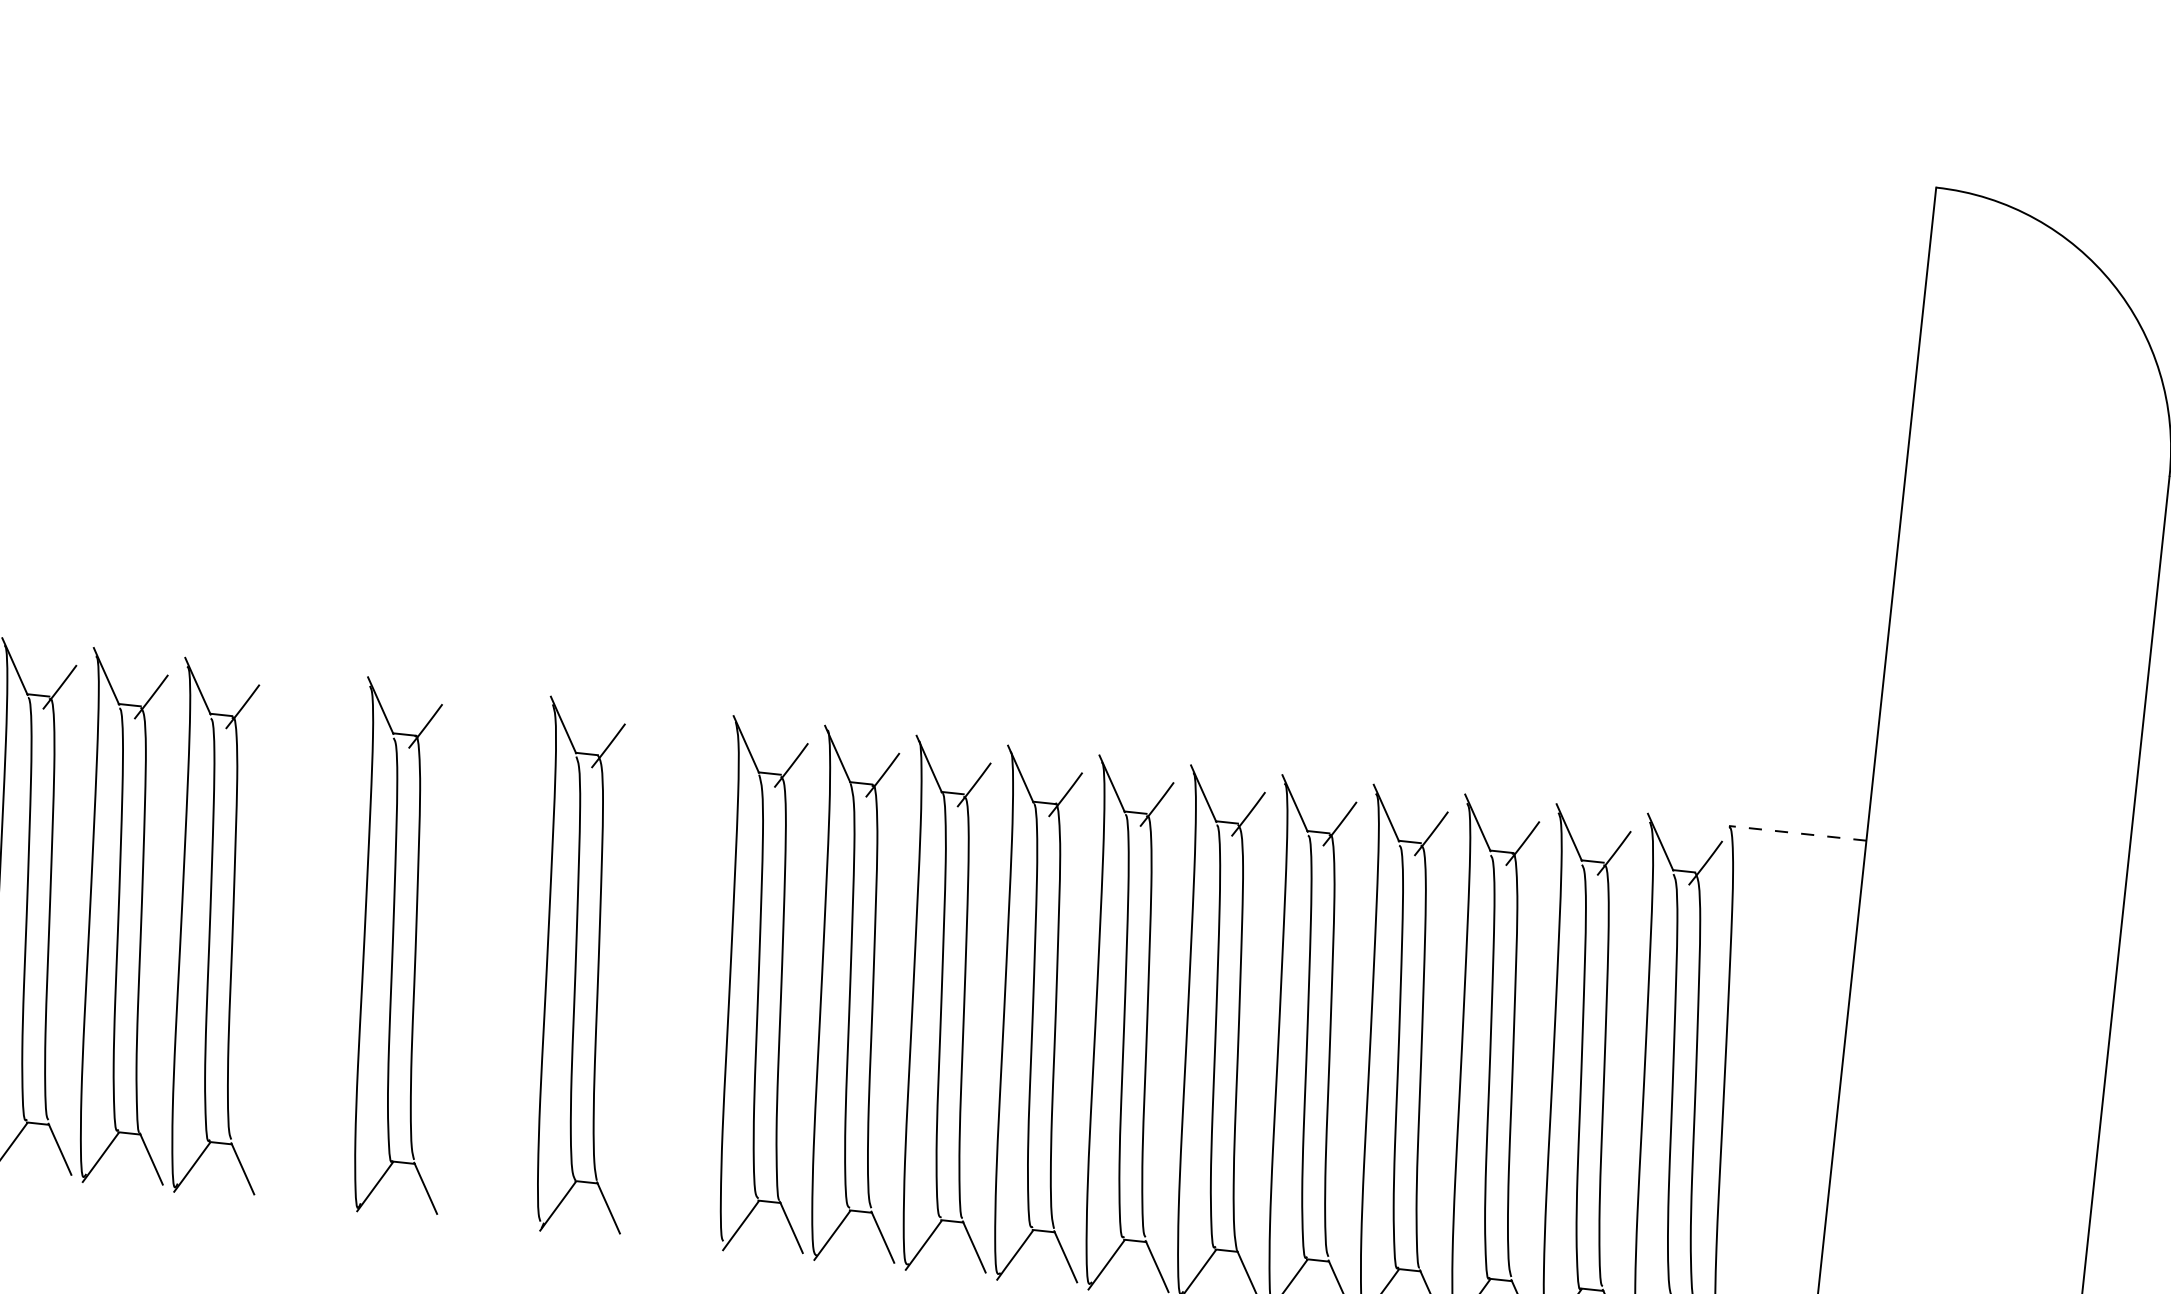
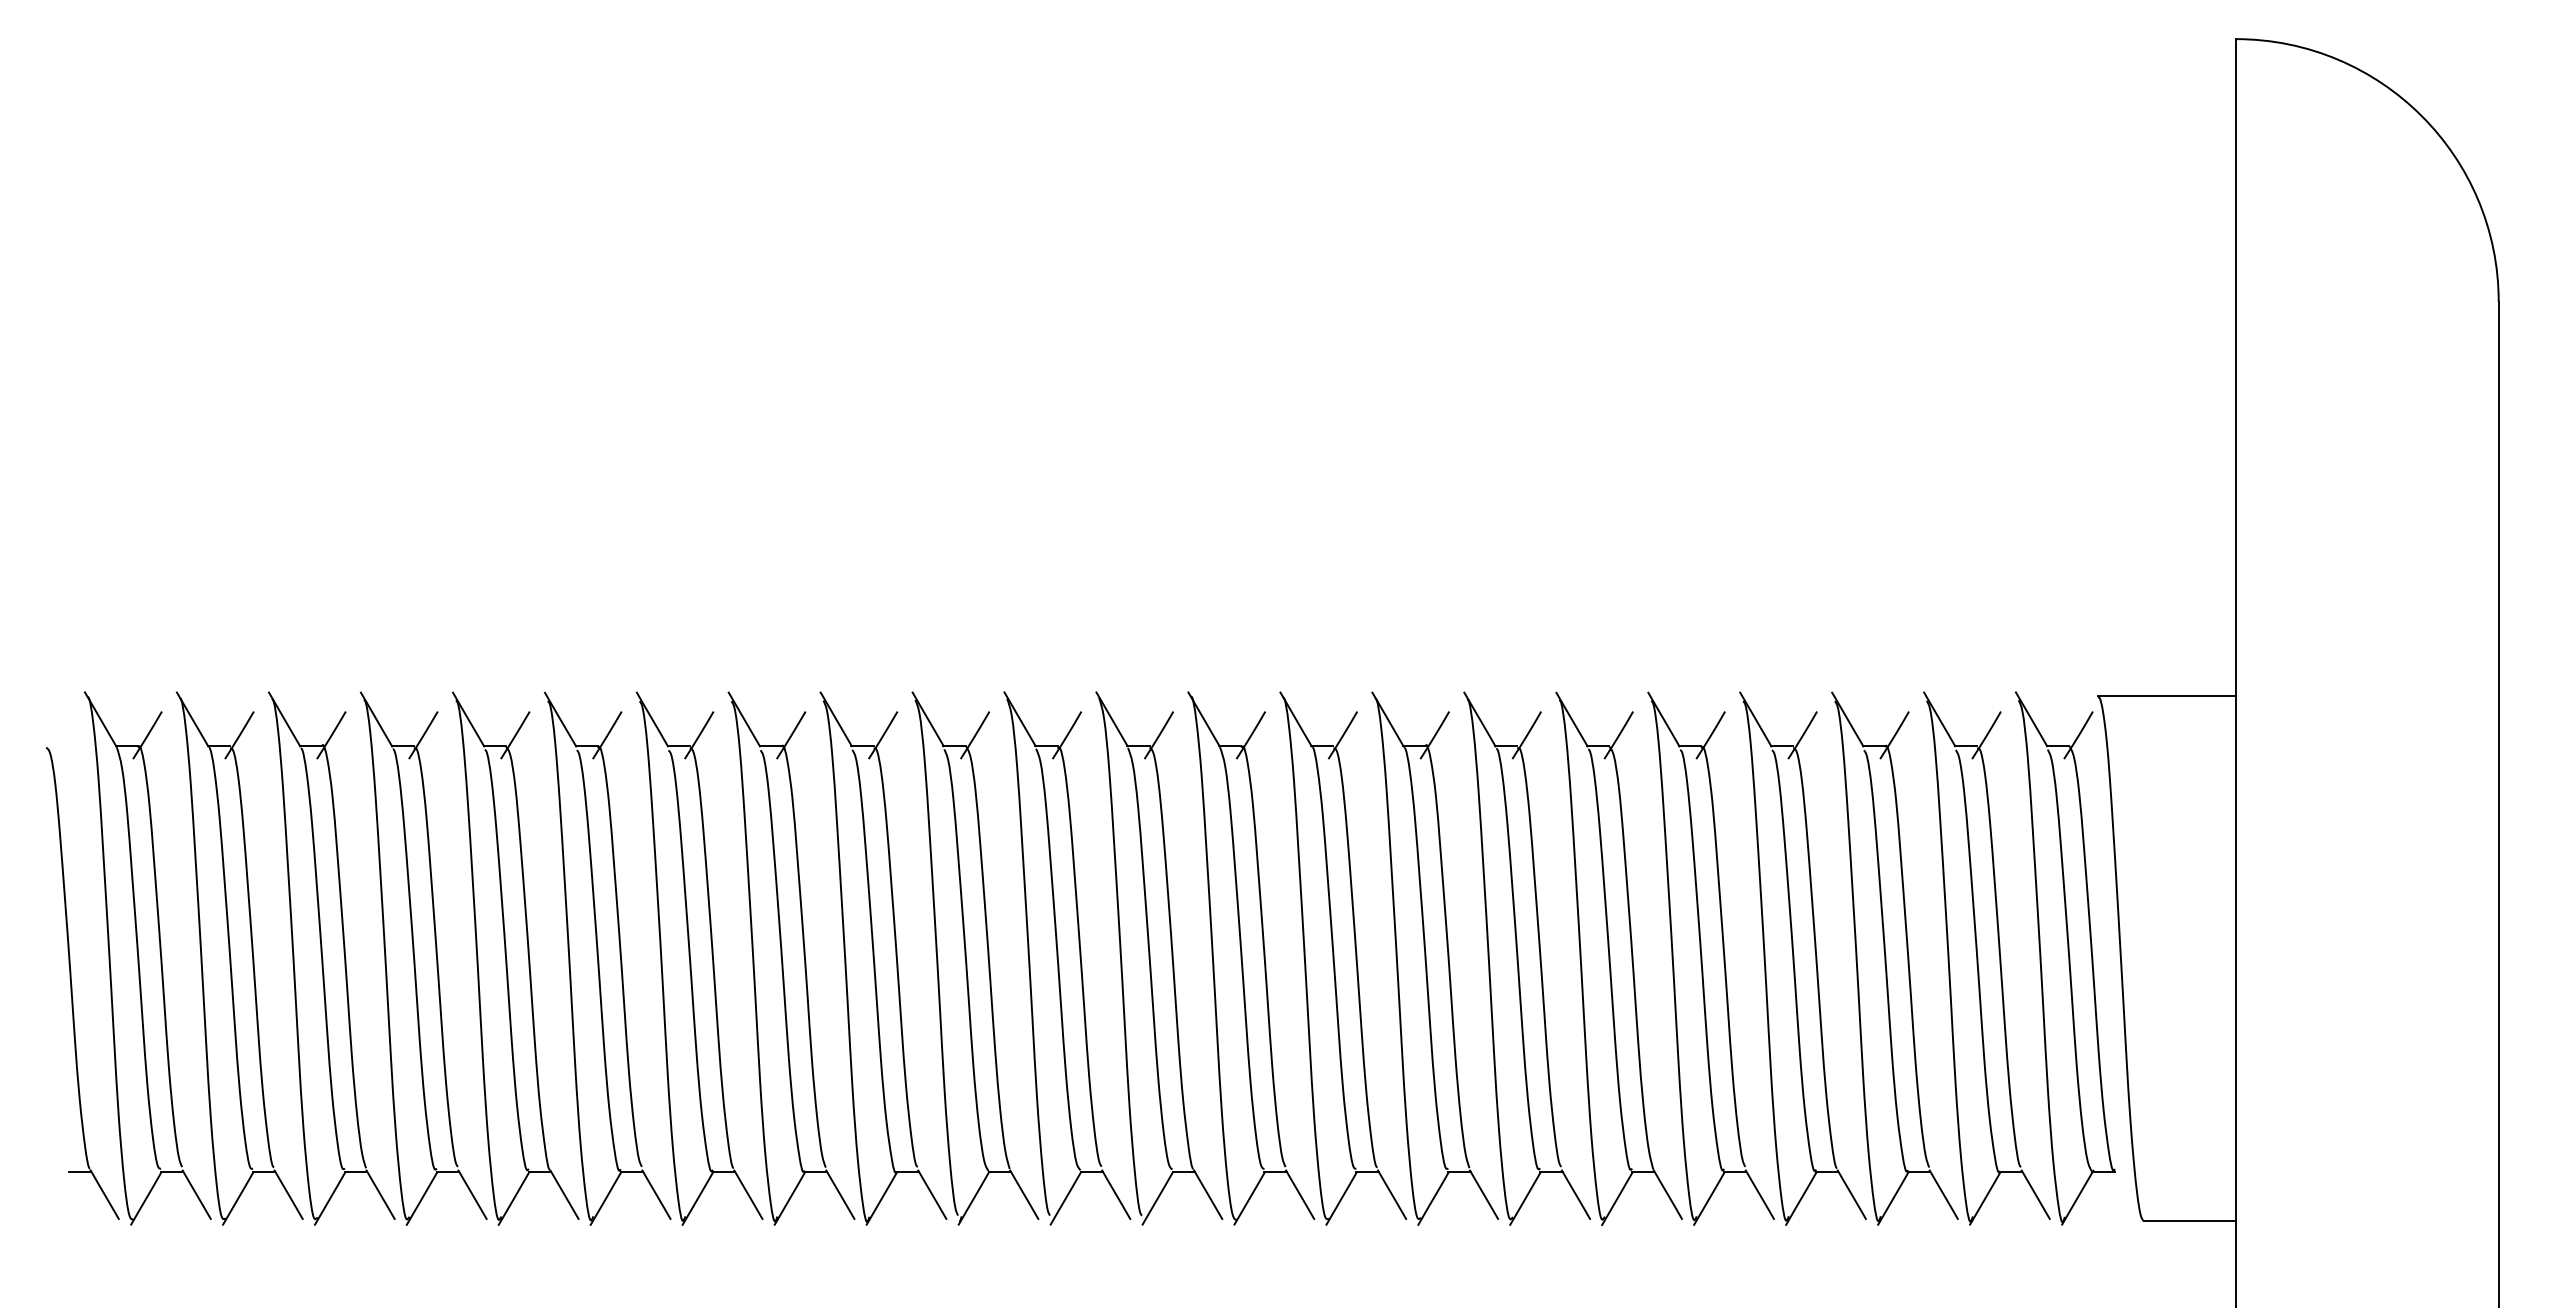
line: (1797, 832) -> (2166, 695), dashed -> solid
part: (310, 938) -> (699, 958), added
part: (484, 957) -> (874, 958), added
part: (667, 976) -> (1058, 958), added

